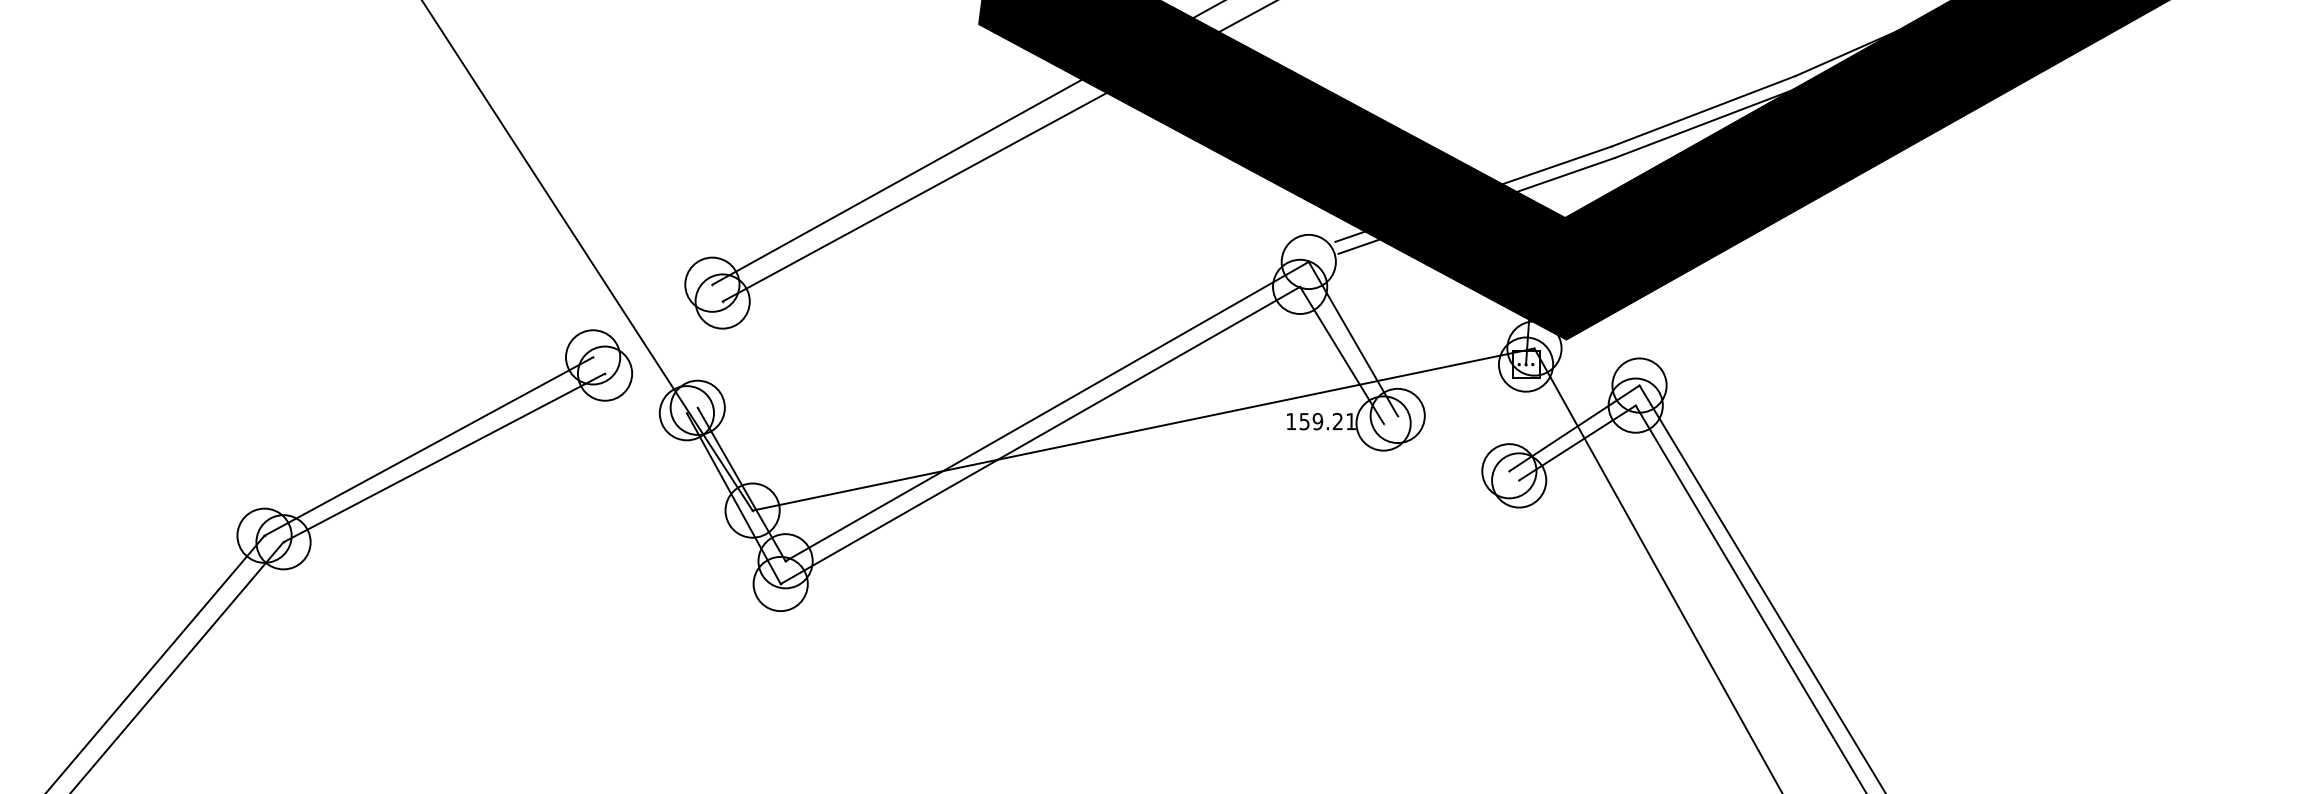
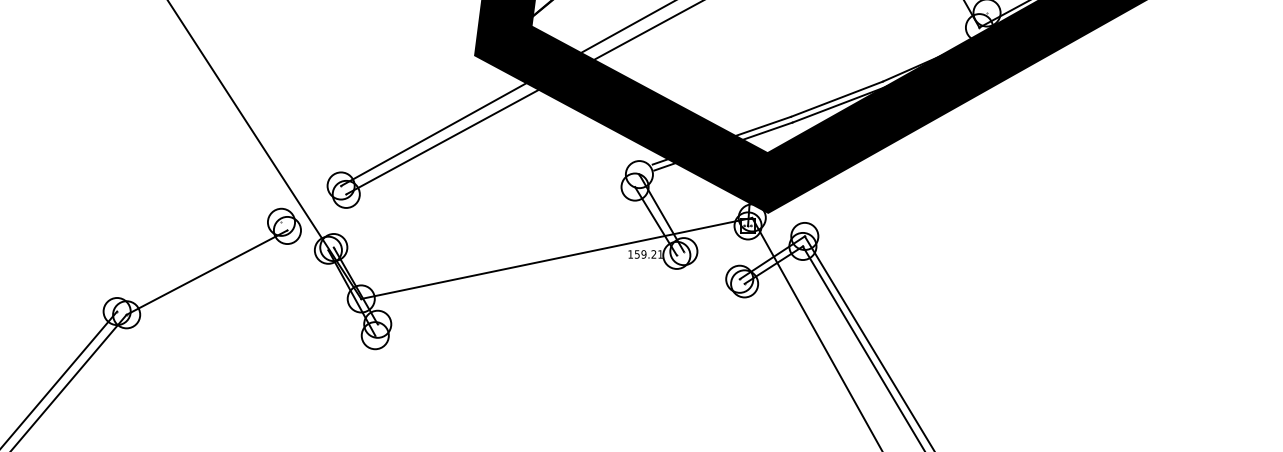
line: (1047, 411) -> (508, 249), removed
line: (1041, 435) -> (505, 261), removed
line: (429, 445) -> (199, 266), removed

